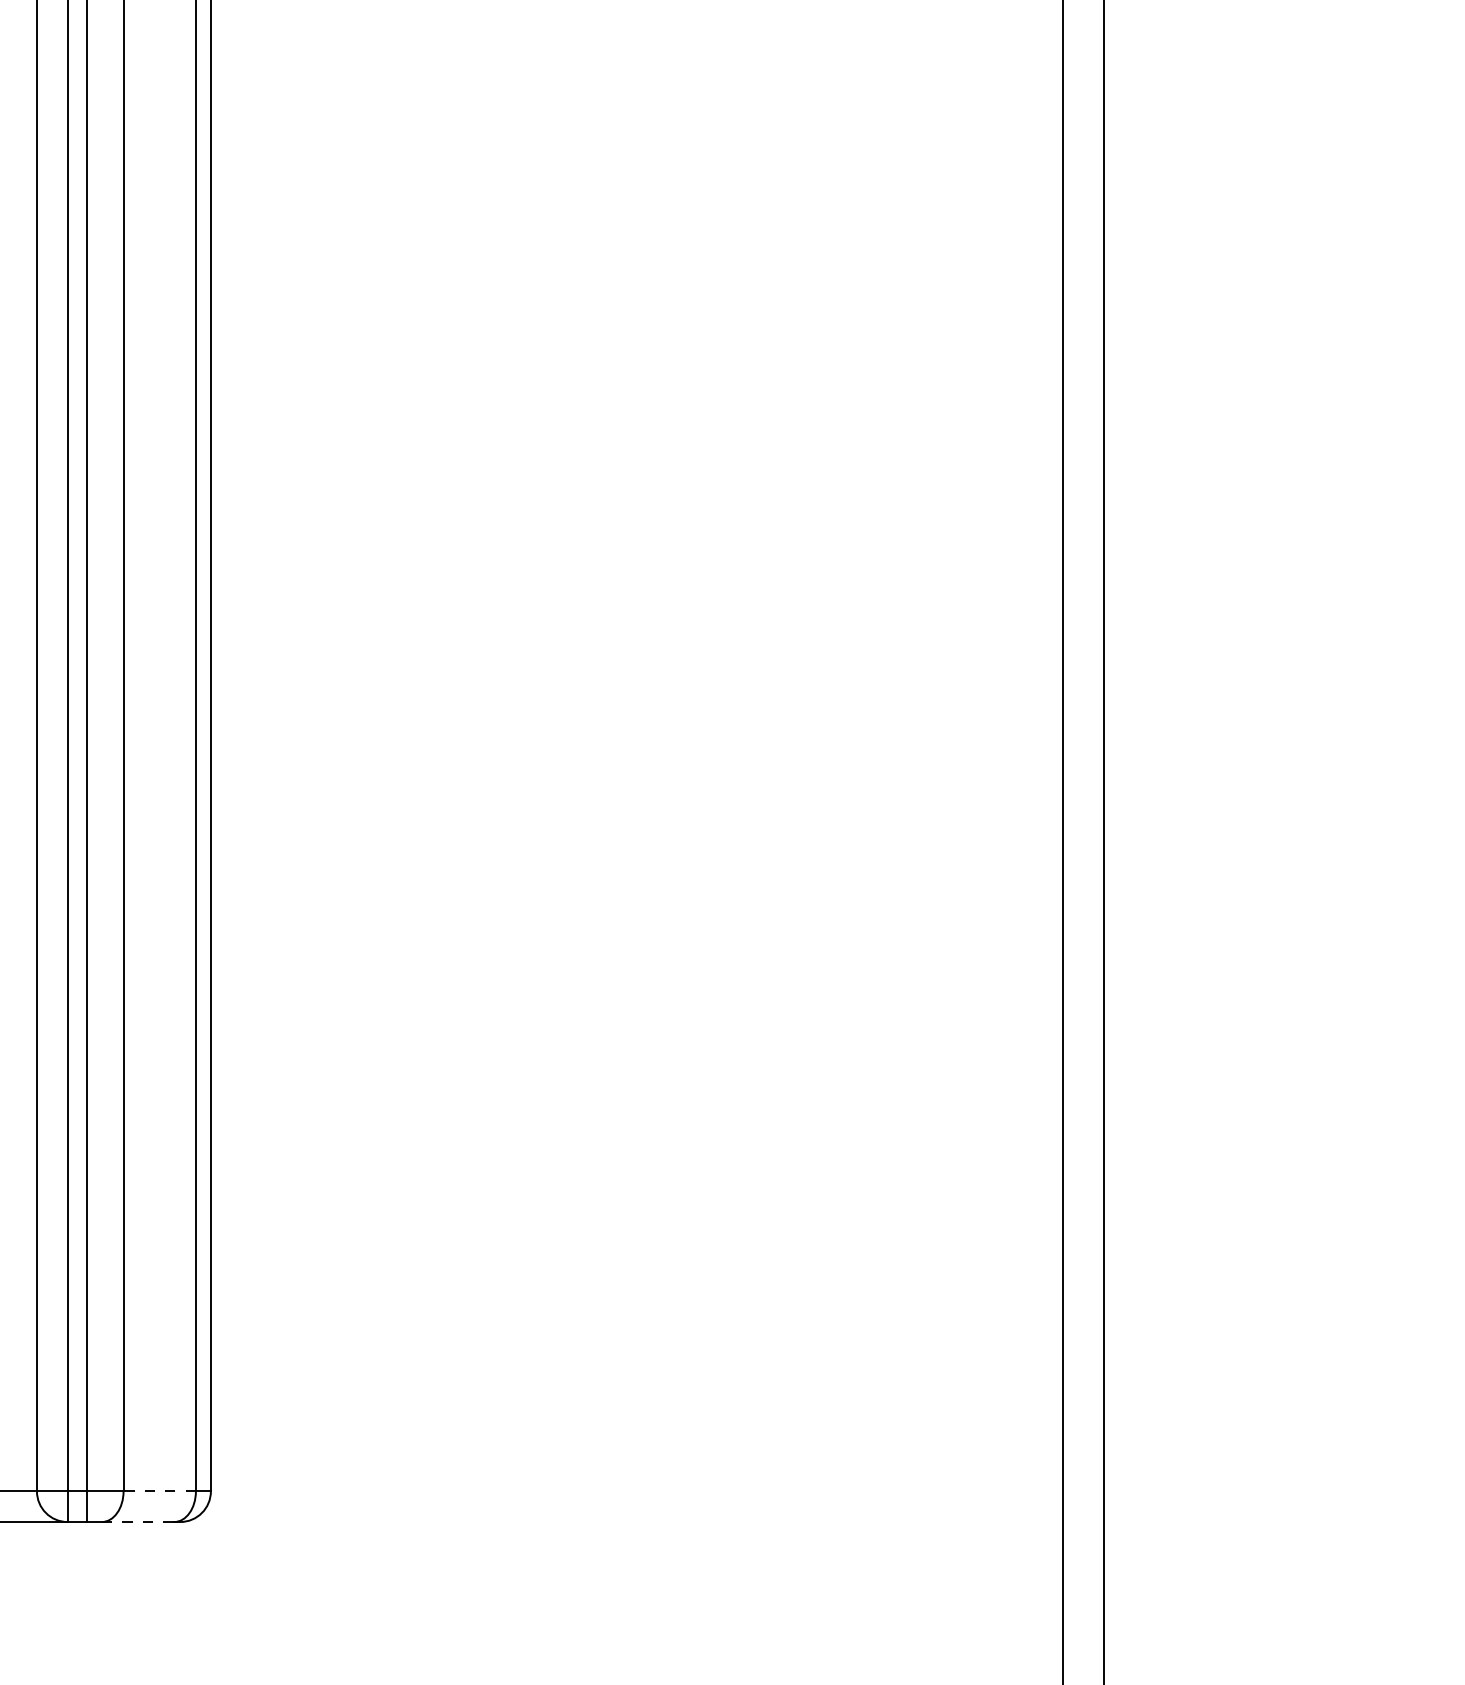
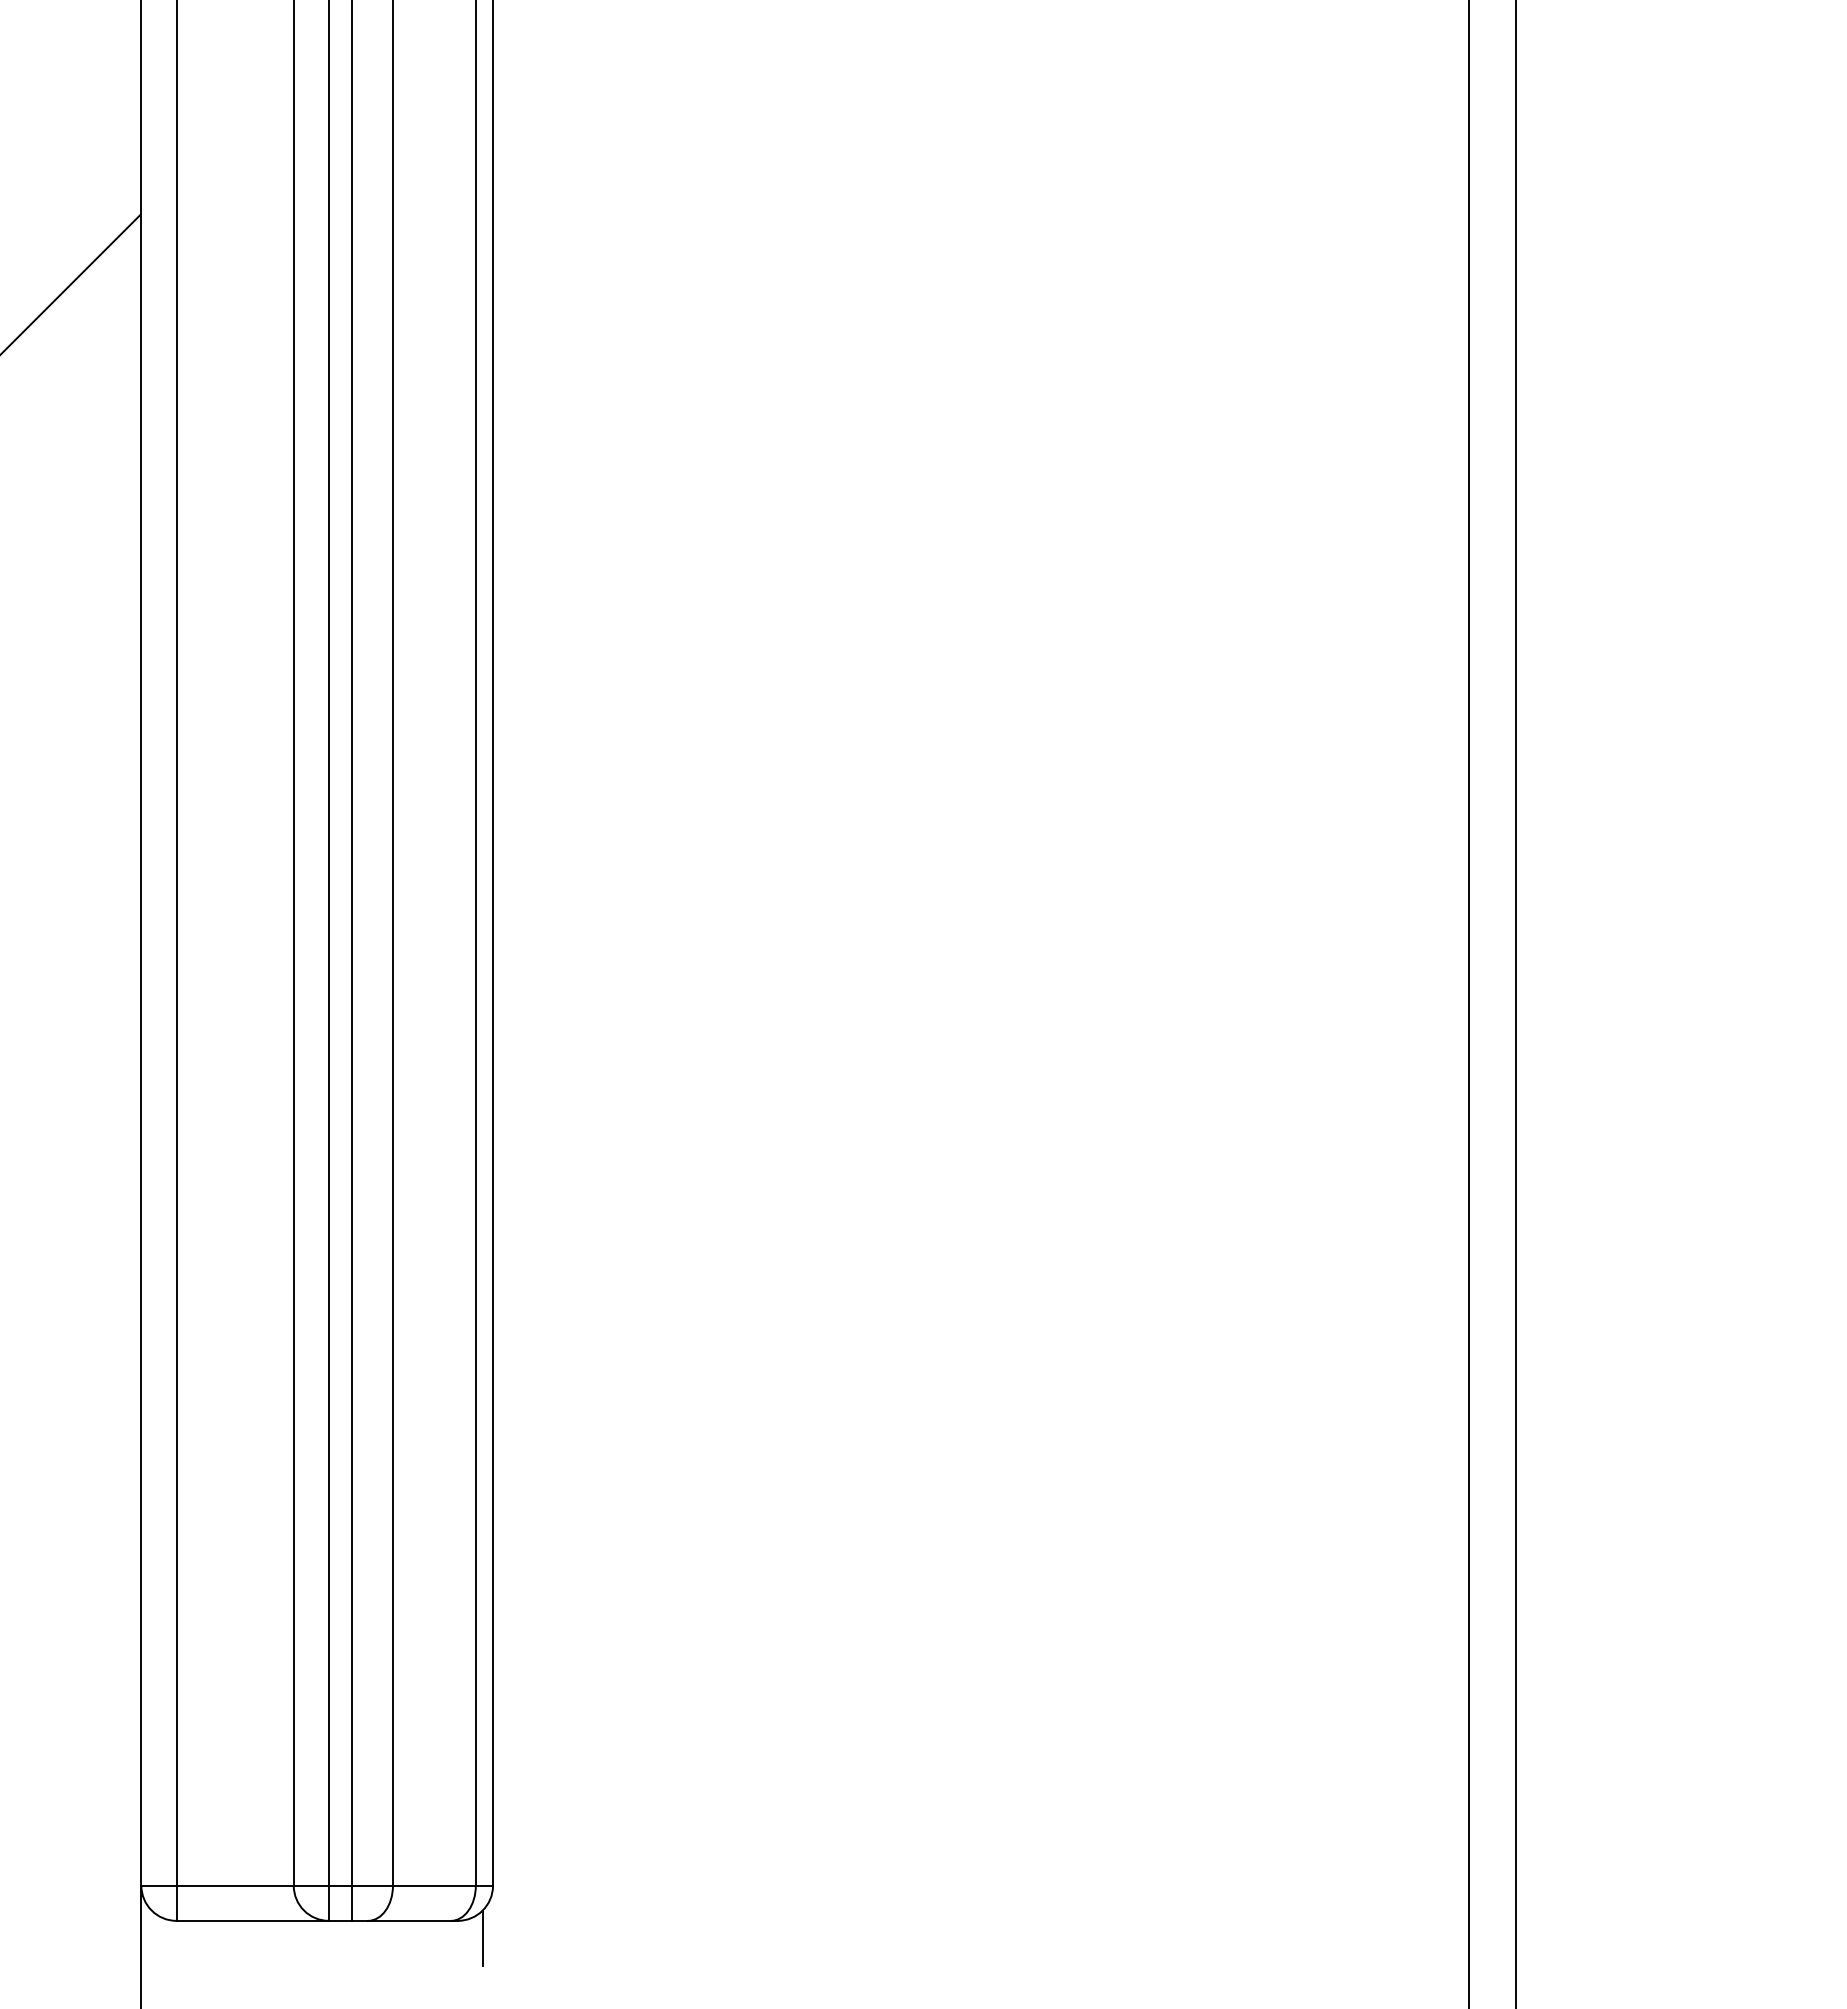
line: (158, 1491) -> (433, 1885), dashed -> solid
line: (138, 1521) -> (410, 1920), dashed -> solid
line: (201, 1537) -> (482, 1938), added

